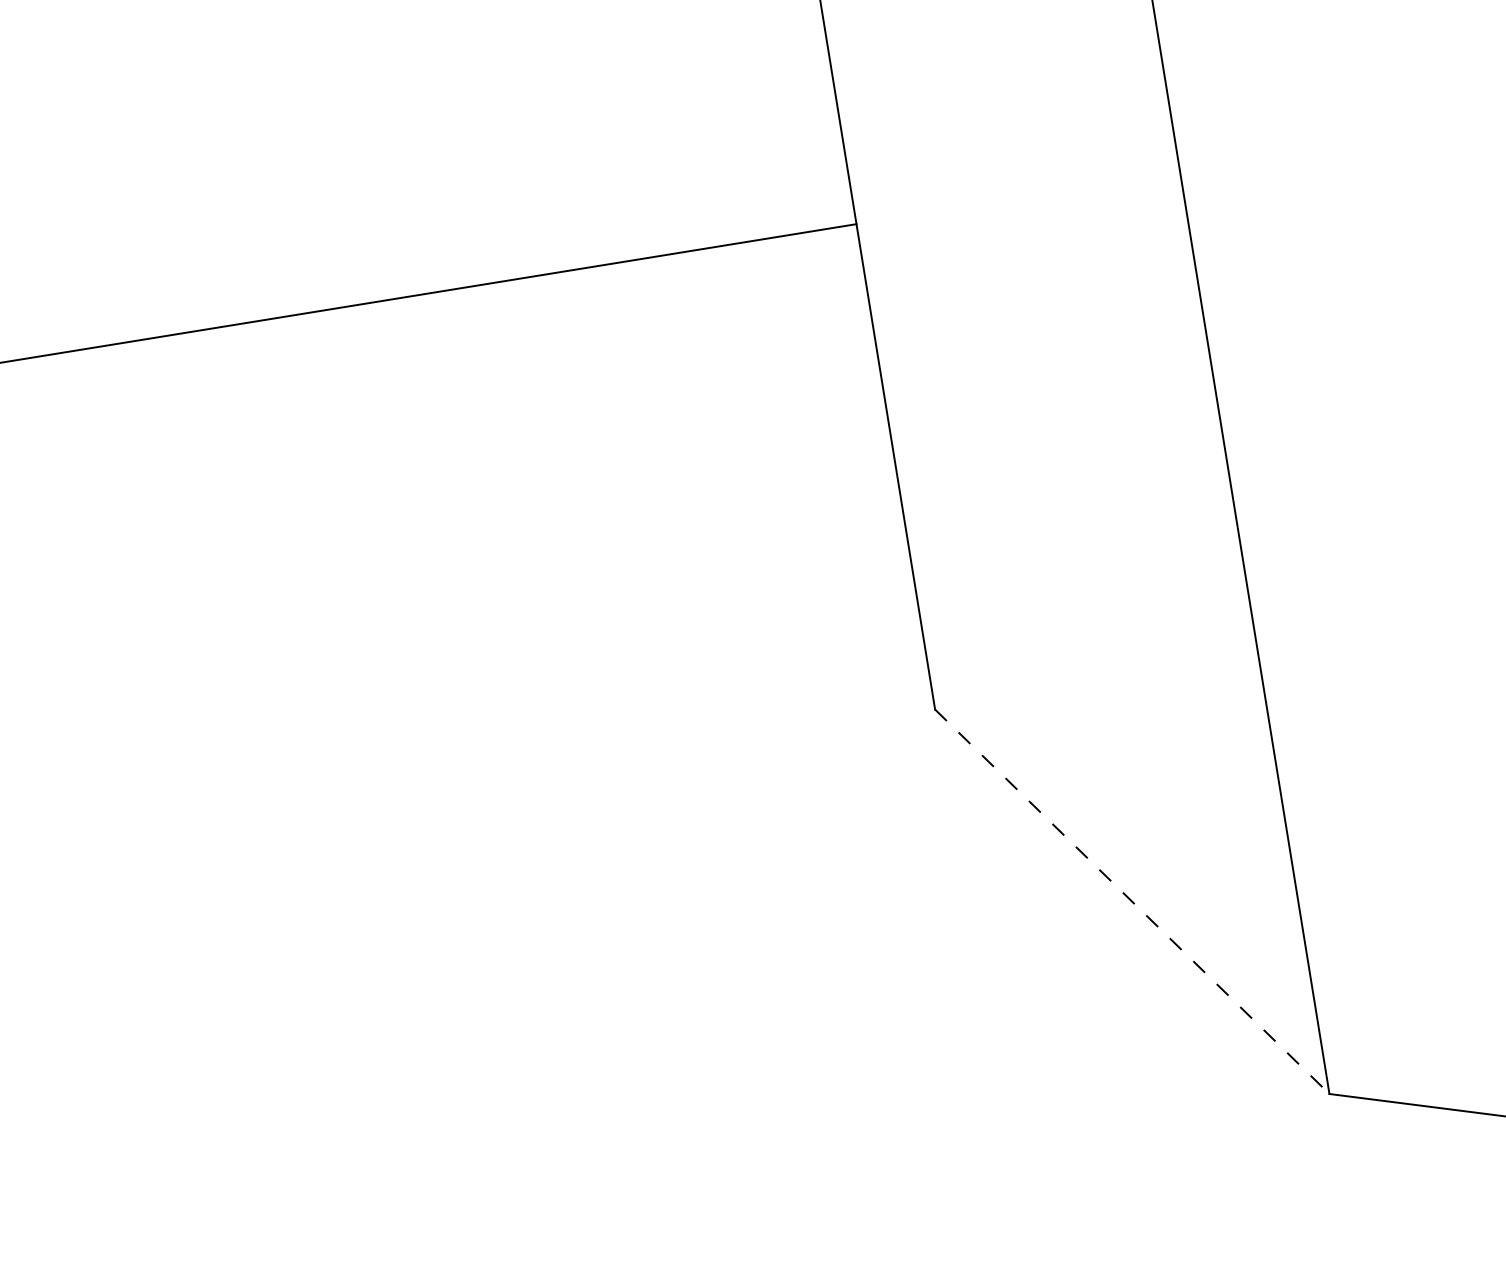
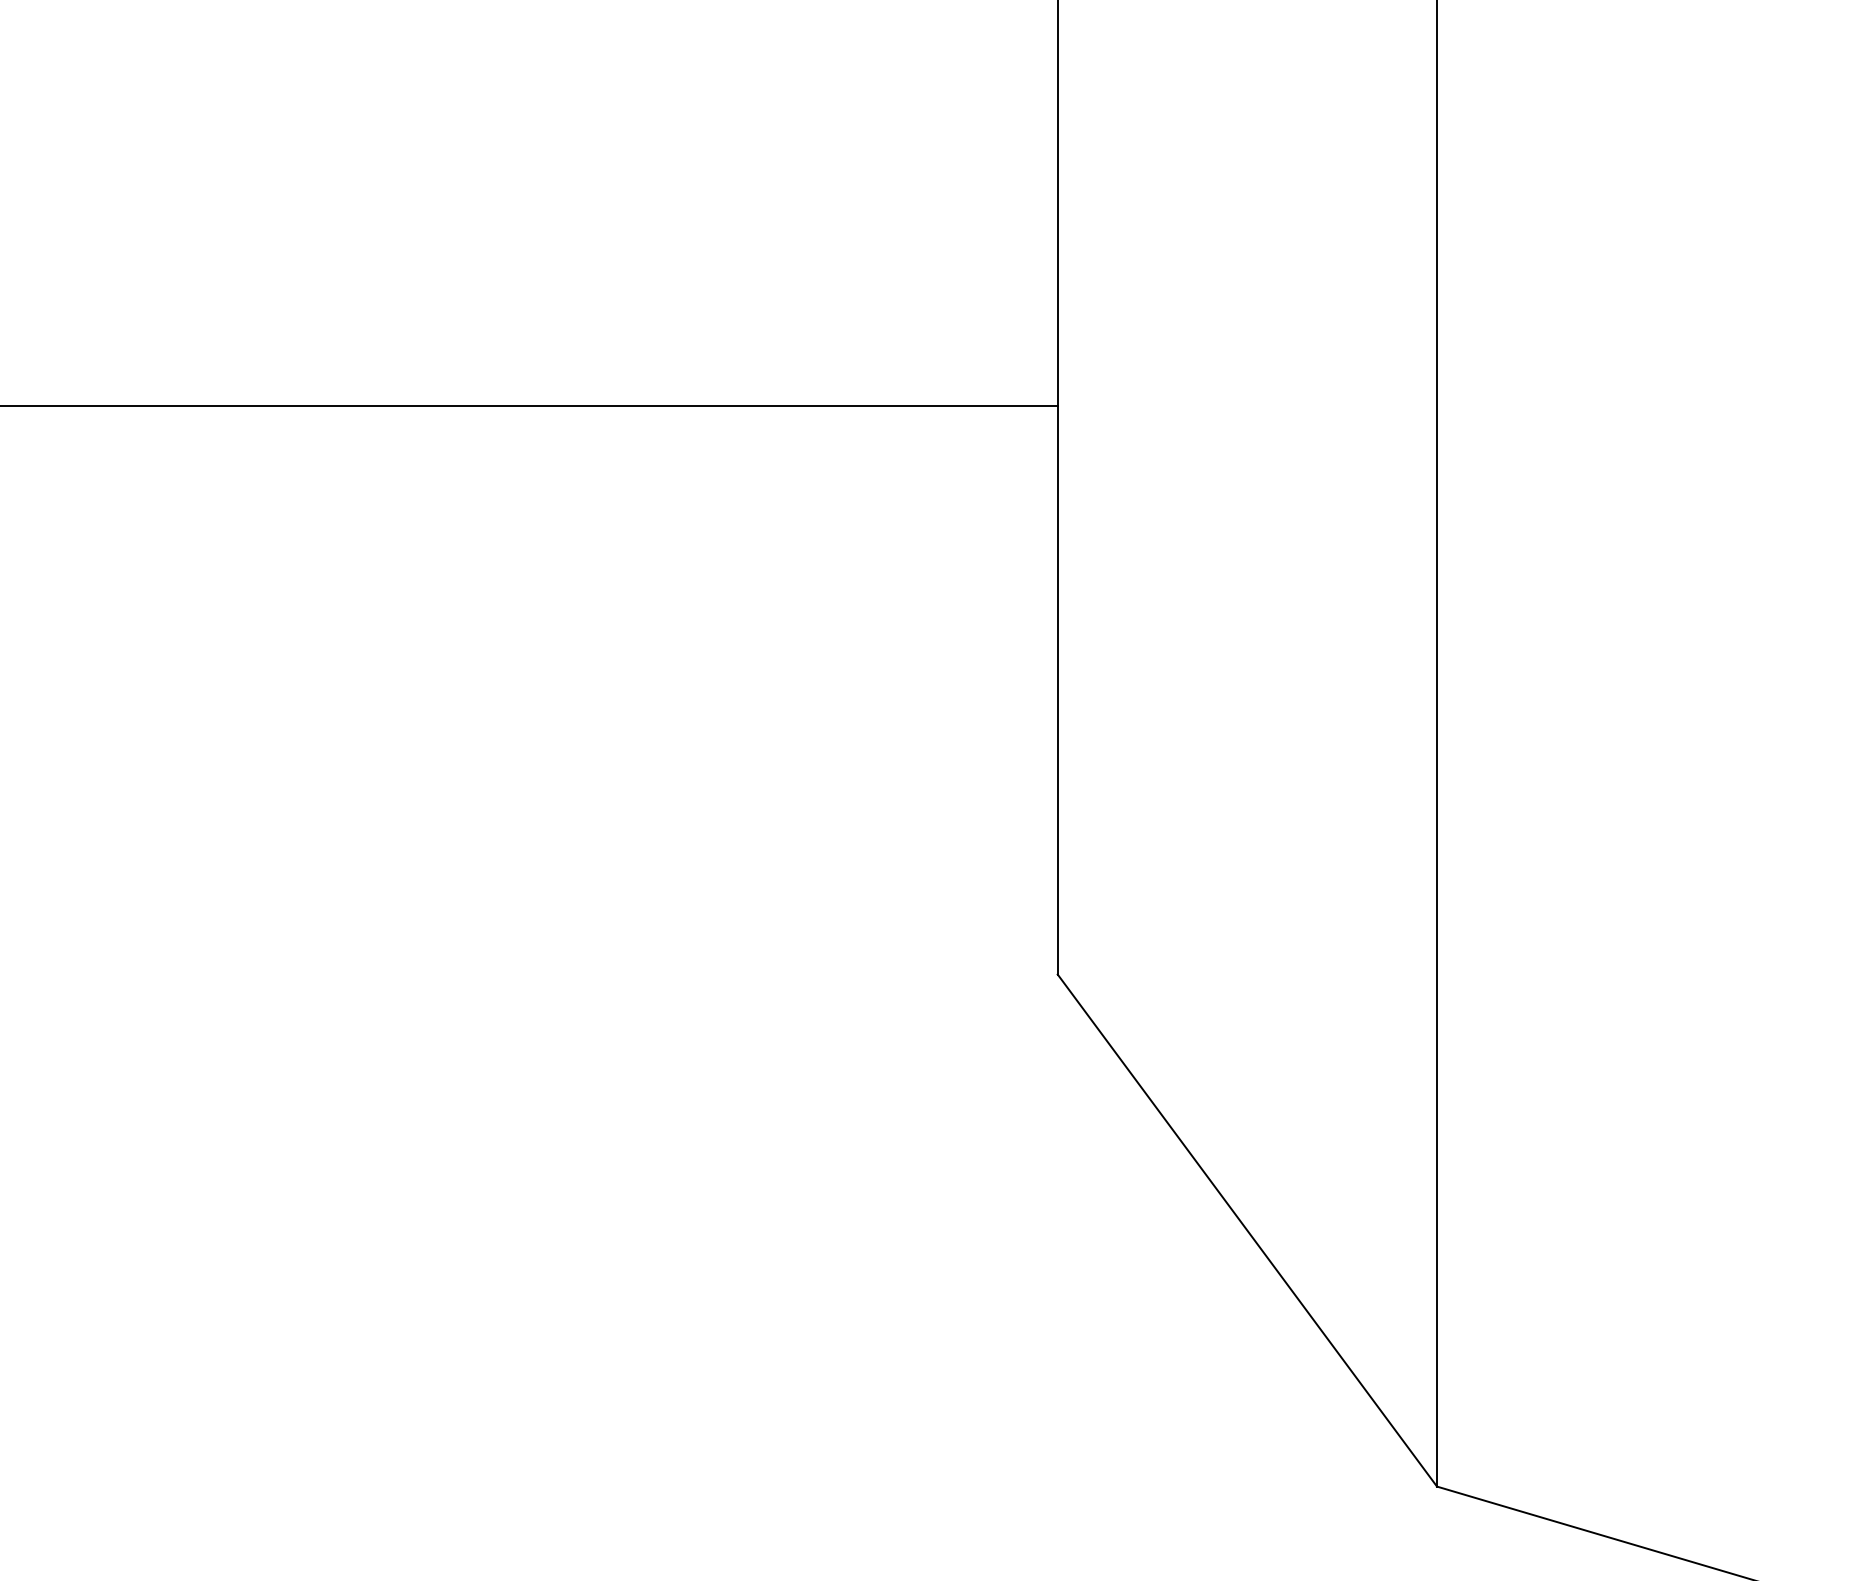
line: (1132, 901) -> (1247, 1230), dashed -> solid

